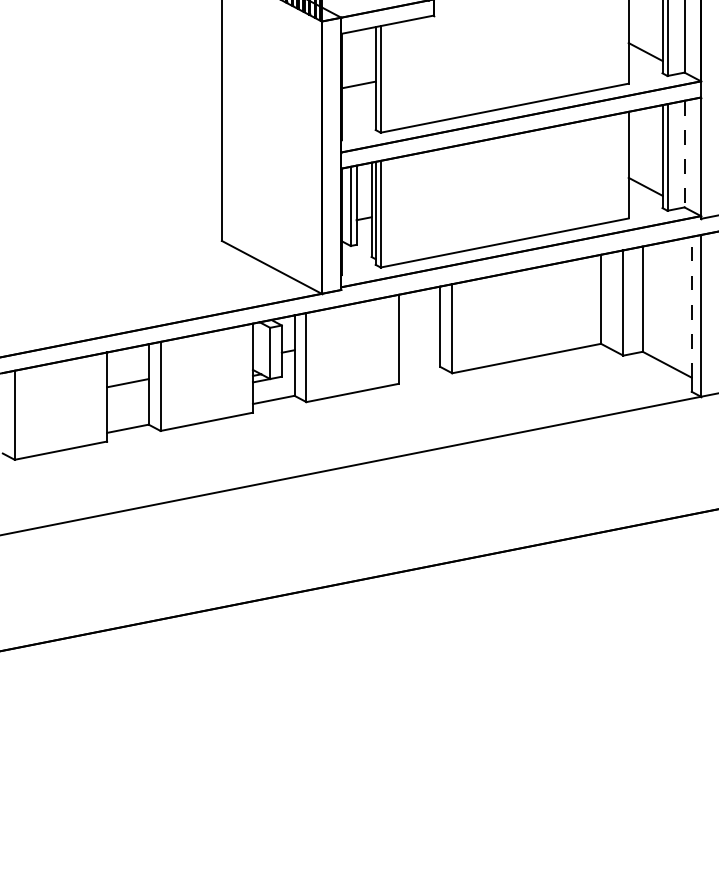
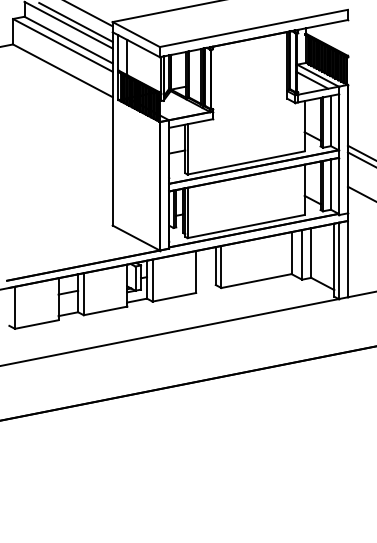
line: (683, 155) -> (330, 185), dashed -> solid
line: (692, 306) -> (334, 256), dashed -> solid

